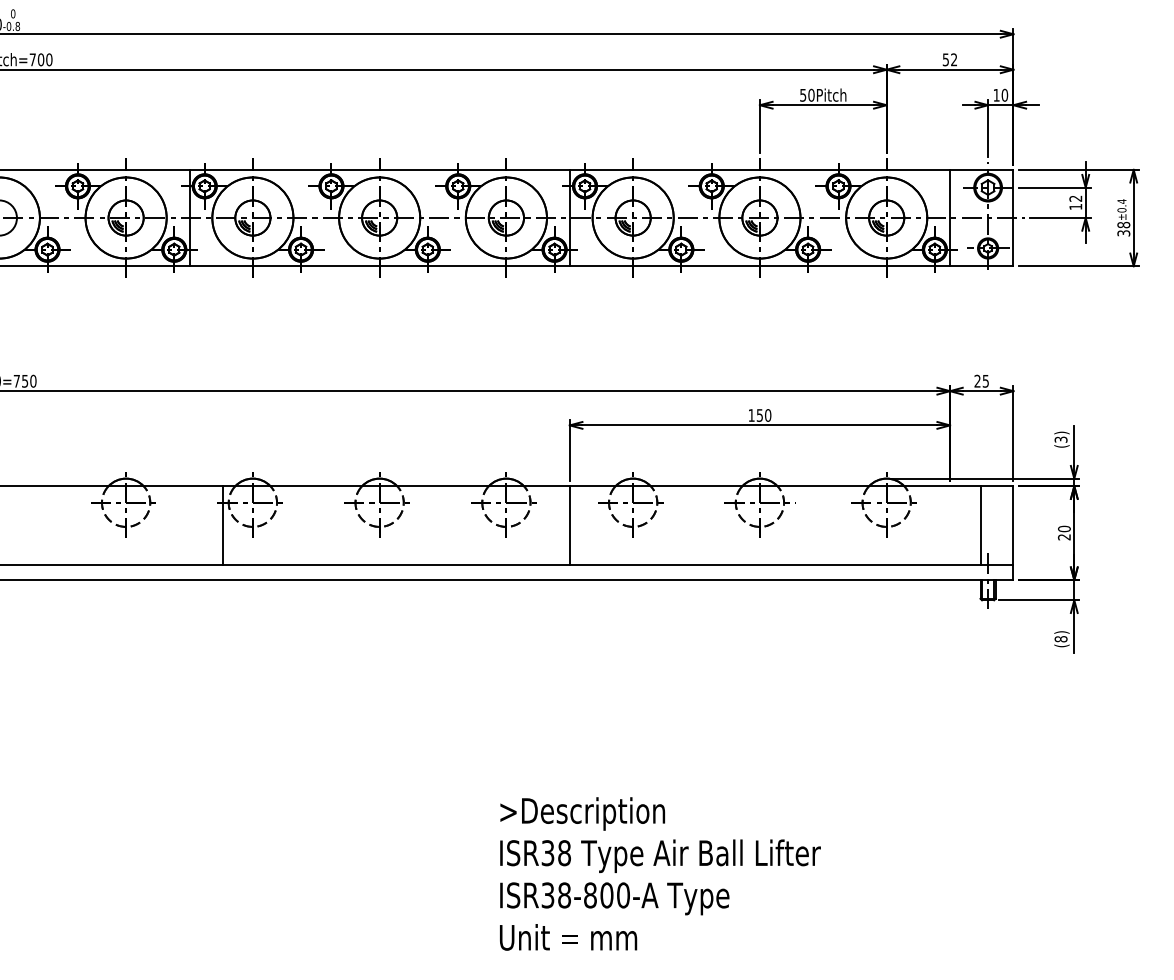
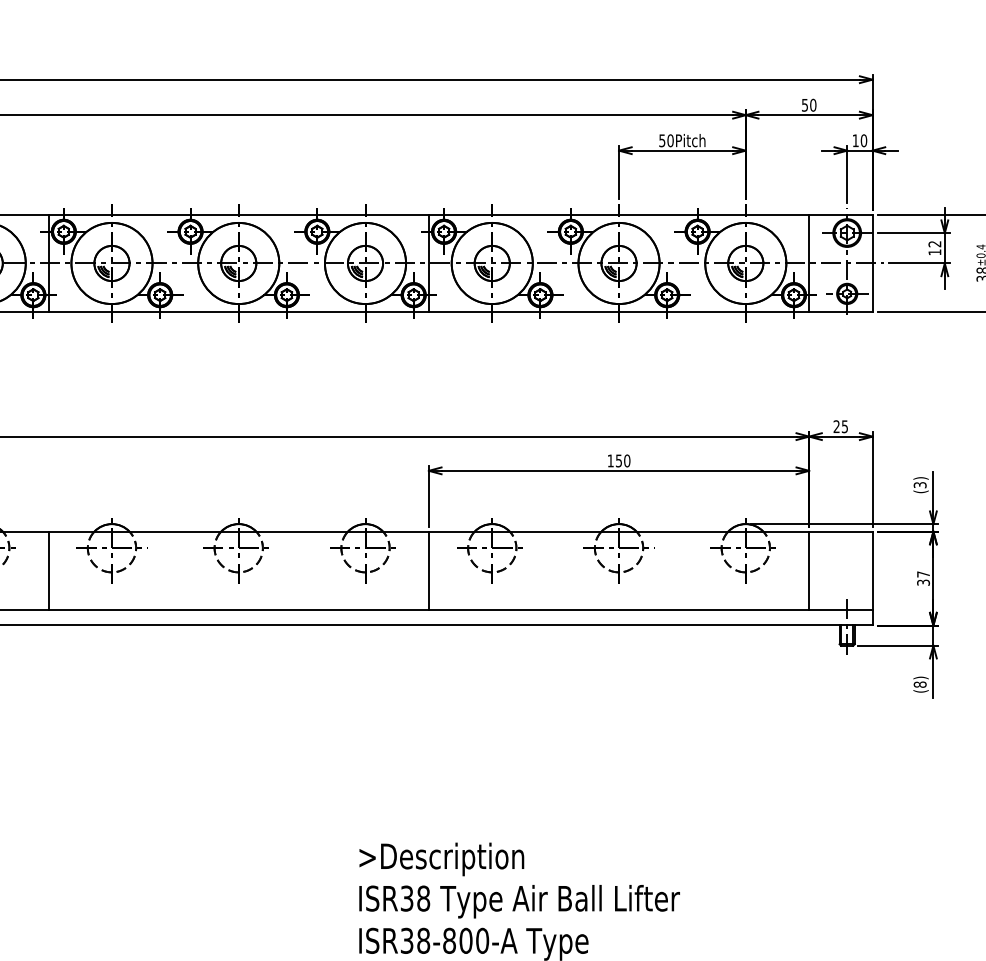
text: (954, 59) -> (813, 104), 52 -> 50
line: (222, 525) -> (48, 570), moved
line: (981, 525) -> (809, 570), moved
text: (1064, 532) -> (923, 577), 20 -> 37

